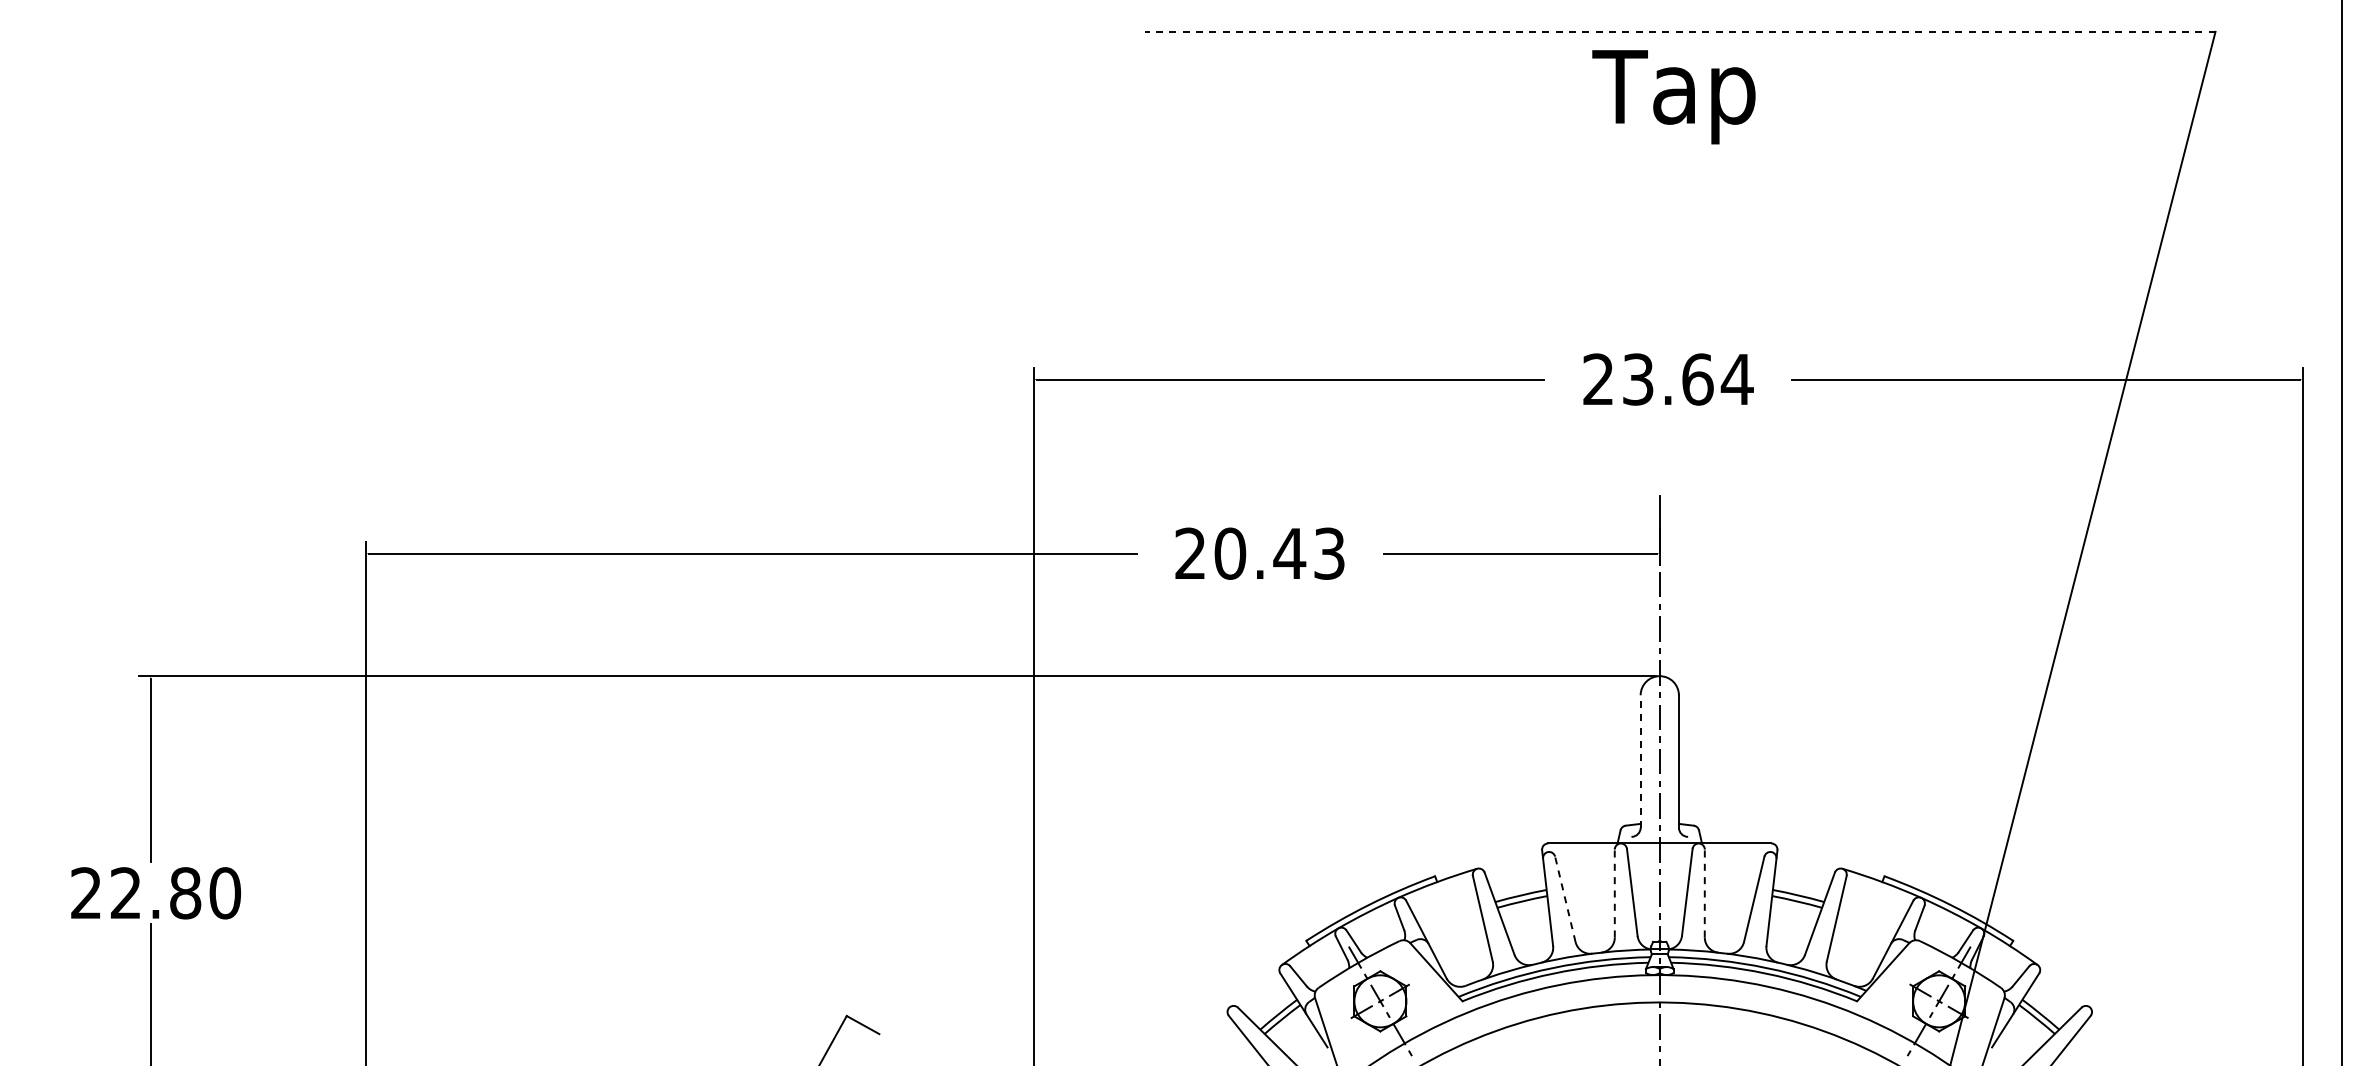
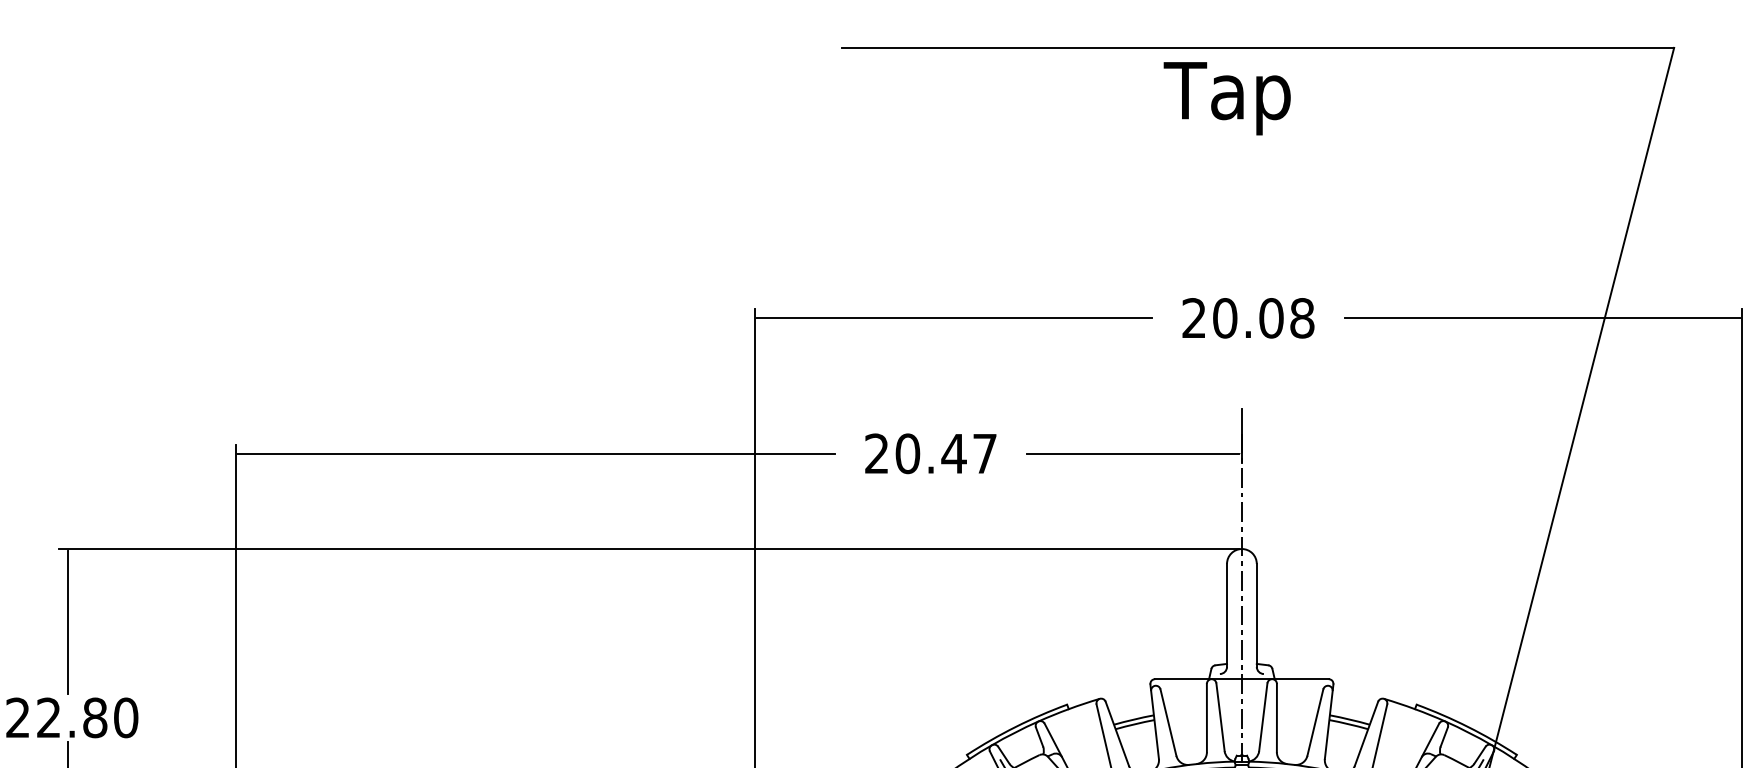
line: (1679, 31) -> (1257, 47), dashed -> solid
text: (1673, 97) -> (1226, 98), moved
text: (1687, 379) -> (1263, 318), 23.64 -> 20.08
text: (1329, 553) -> (985, 453), 20.43 -> 20.47
line: (1640, 761) -> (1226, 615), dashed -> solid
line: (1614, 893) -> (1206, 718), dashed -> solid
line: (1704, 893) -> (1276, 718), dashed -> solid
line: (1565, 899) -> (1168, 722), dashed -> solid

